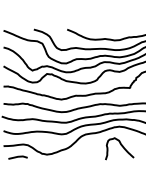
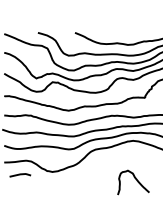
curve: (121, 146) -> (135, 179), moved

